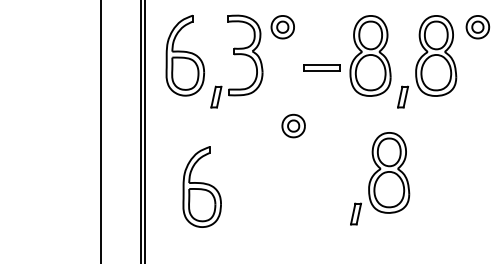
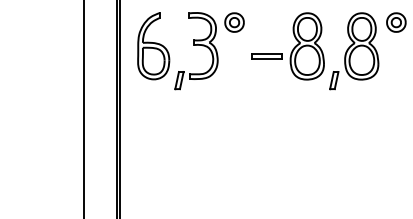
part: (293, 125) -> (243, 104), removed
part: (380, 179) -> (315, 148), removed
part: (201, 187) -> (167, 155), removed

